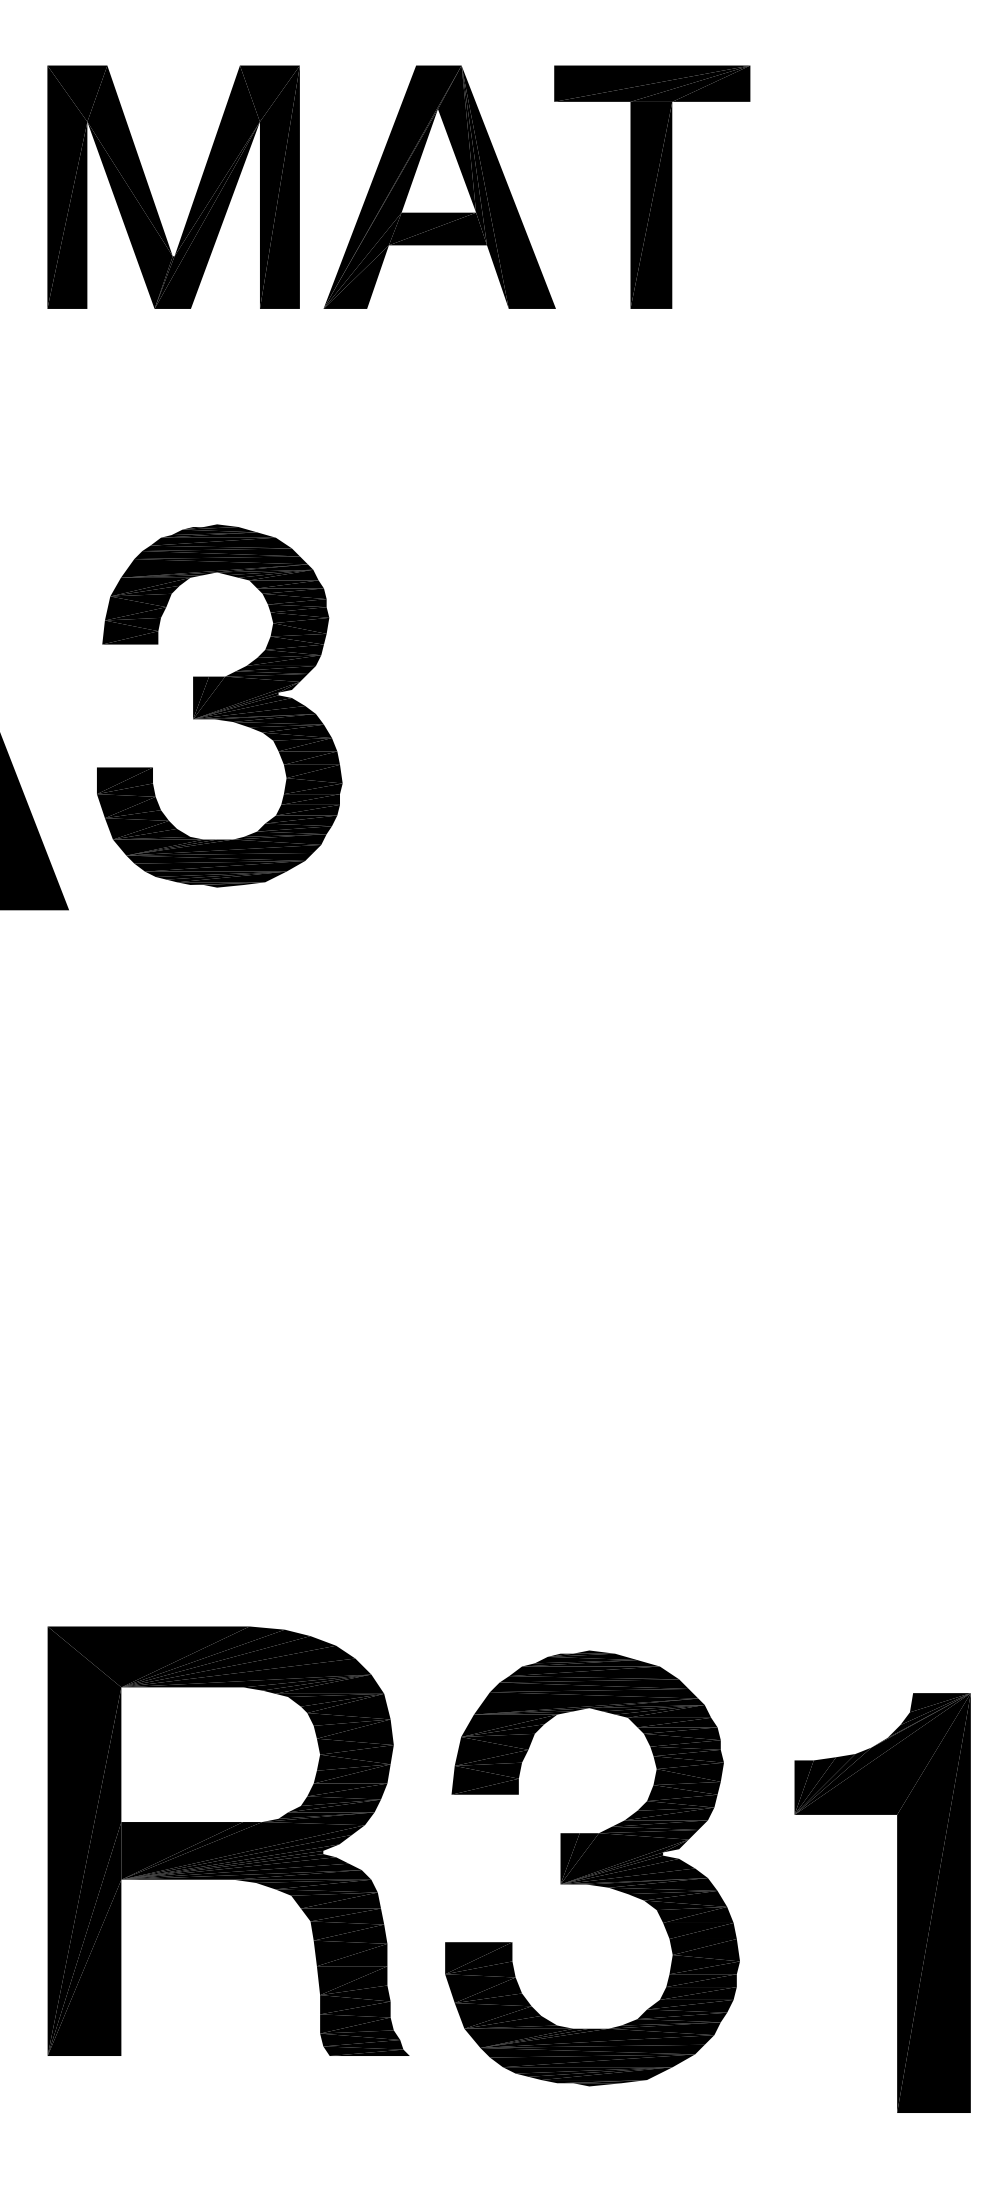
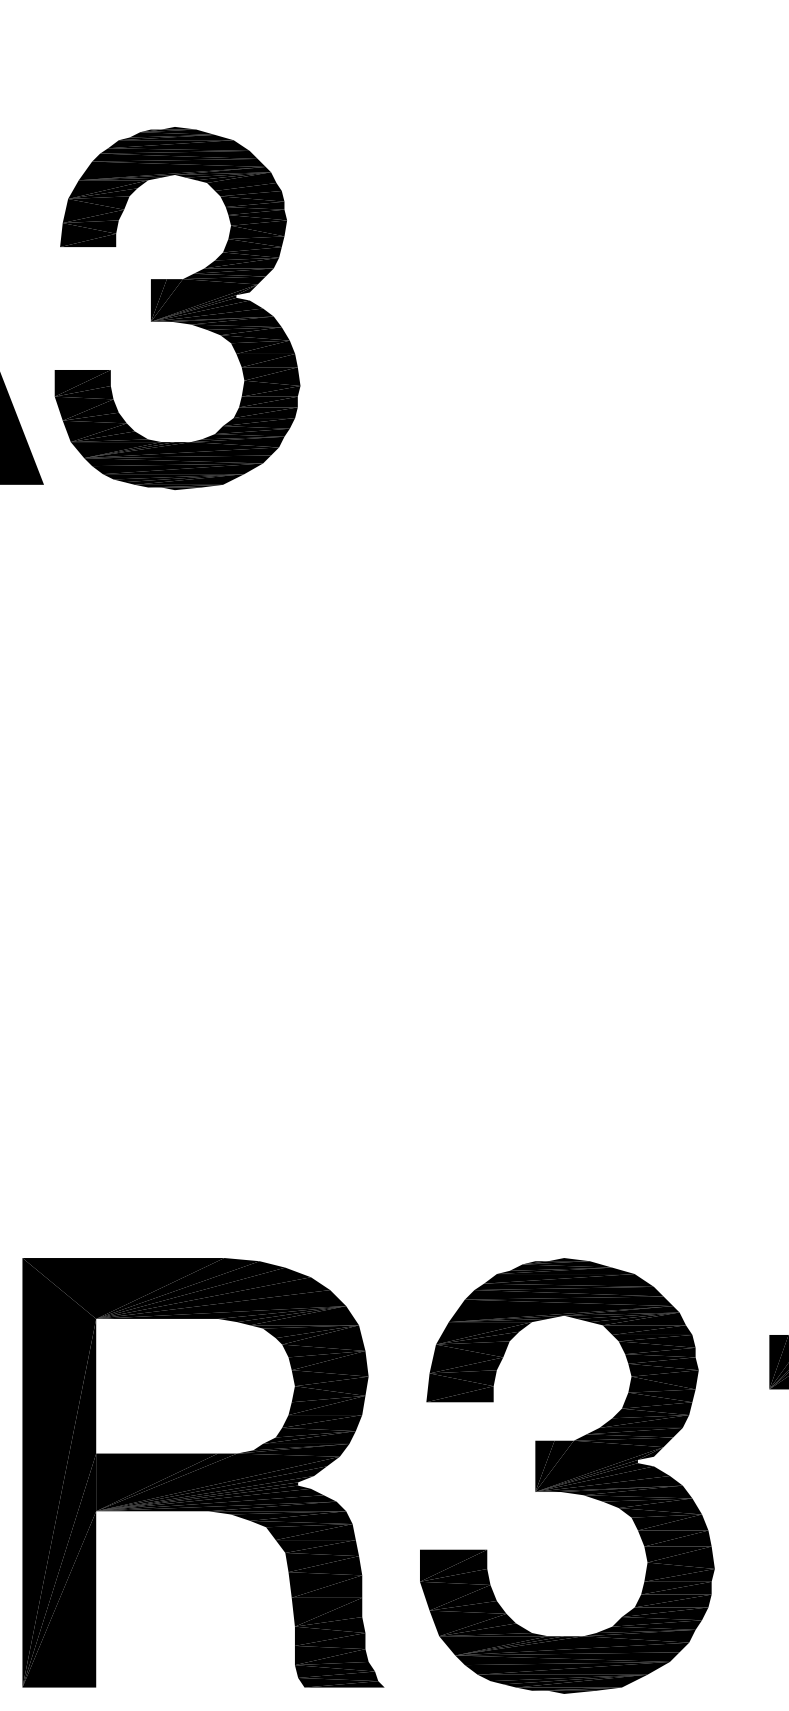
part: (219, 705) -> (177, 308), moved
part: (228, 1840) -> (203, 1472), moved
part: (592, 1868) -> (567, 1476), moved

